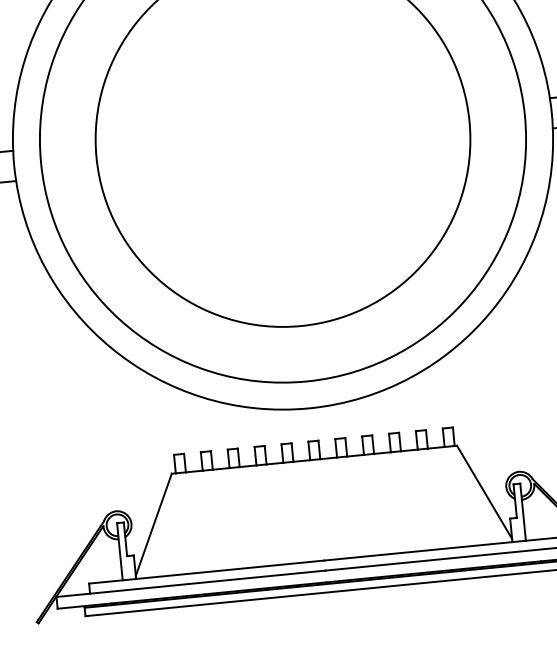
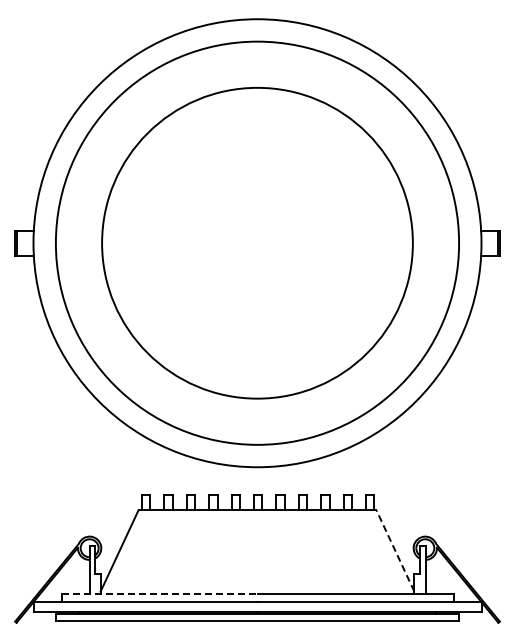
line: (484, 492) -> (395, 550), solid -> dashed
line: (206, 572) -> (159, 594), solid -> dashed

